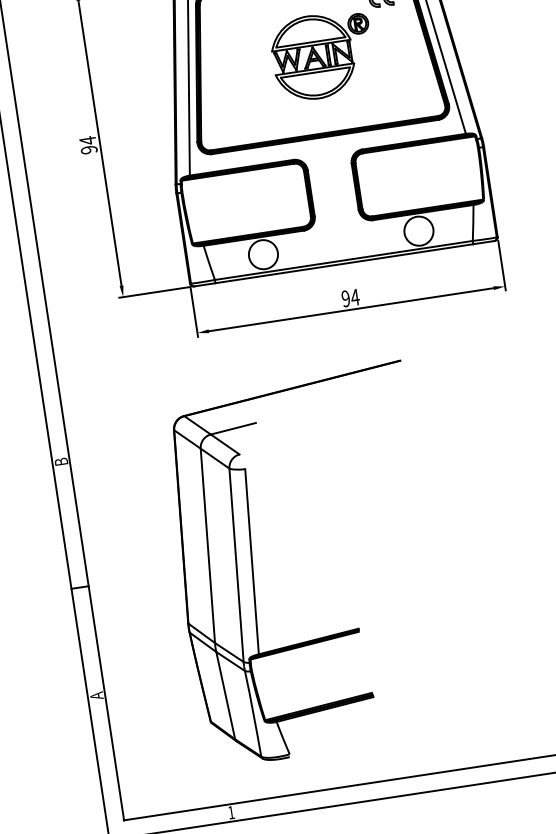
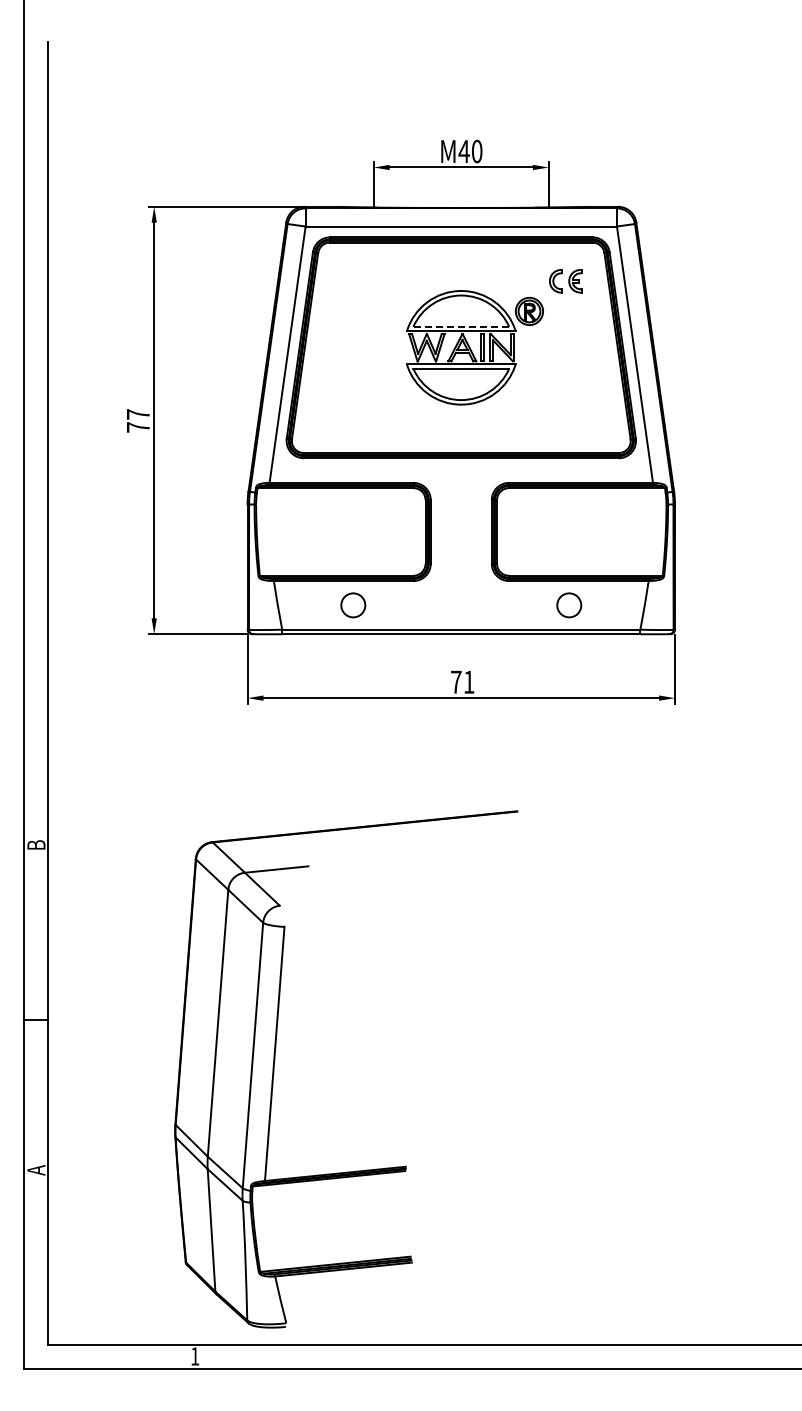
line: (310, 42) -> (461, 326), solid -> dashed
text: (87, 145) -> (137, 420), 94 -> 77
circle: (419, 231) -> (569, 605), size x0.6
circle: (263, 254) -> (353, 605), size x0.6
text: (350, 297) -> (462, 681), 94 -> 71
part: (253, 567) -> (275, 1061), moved

